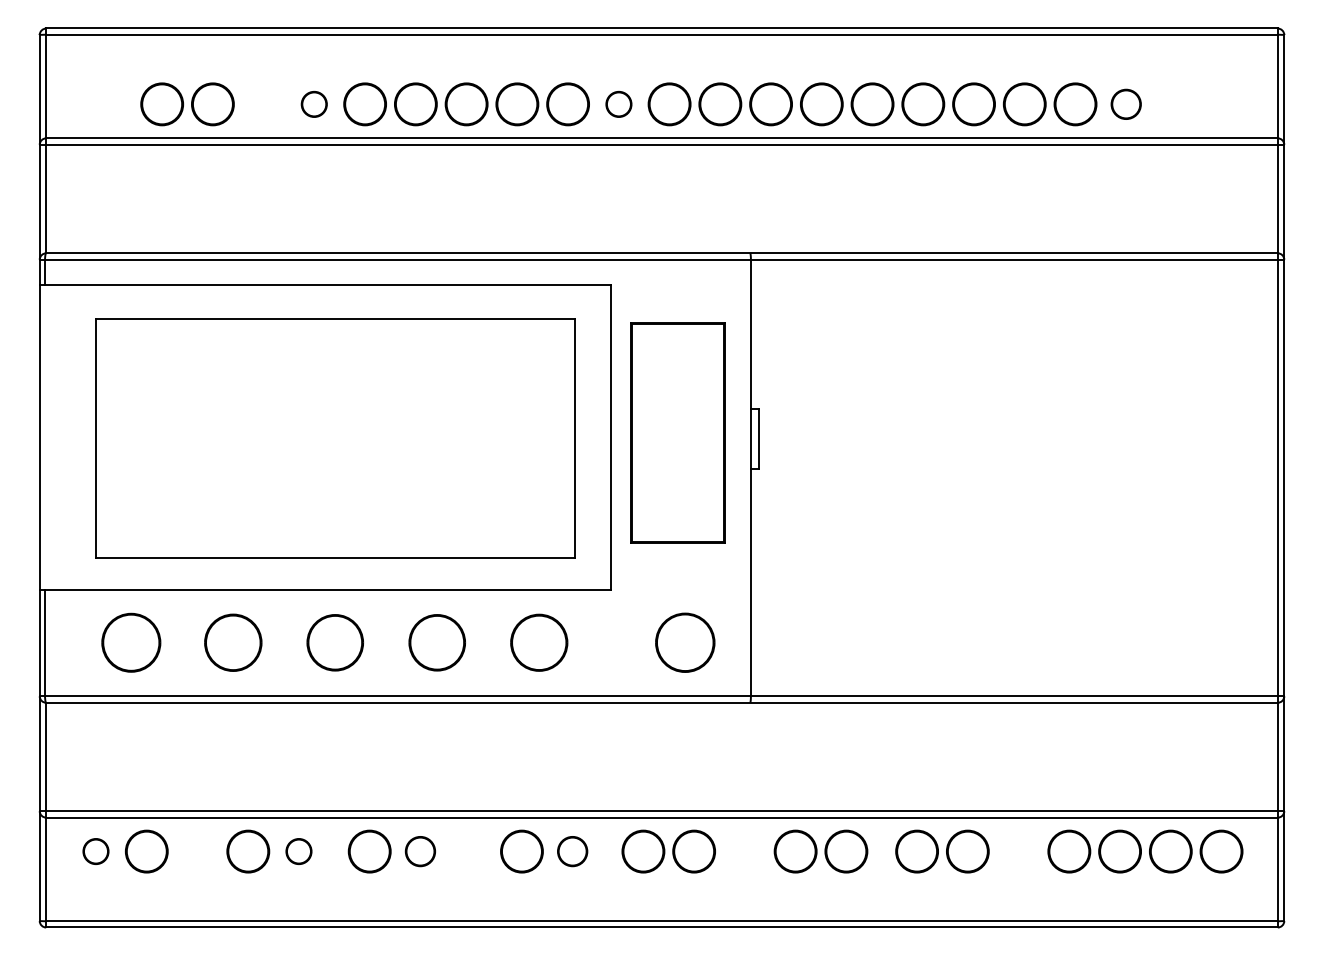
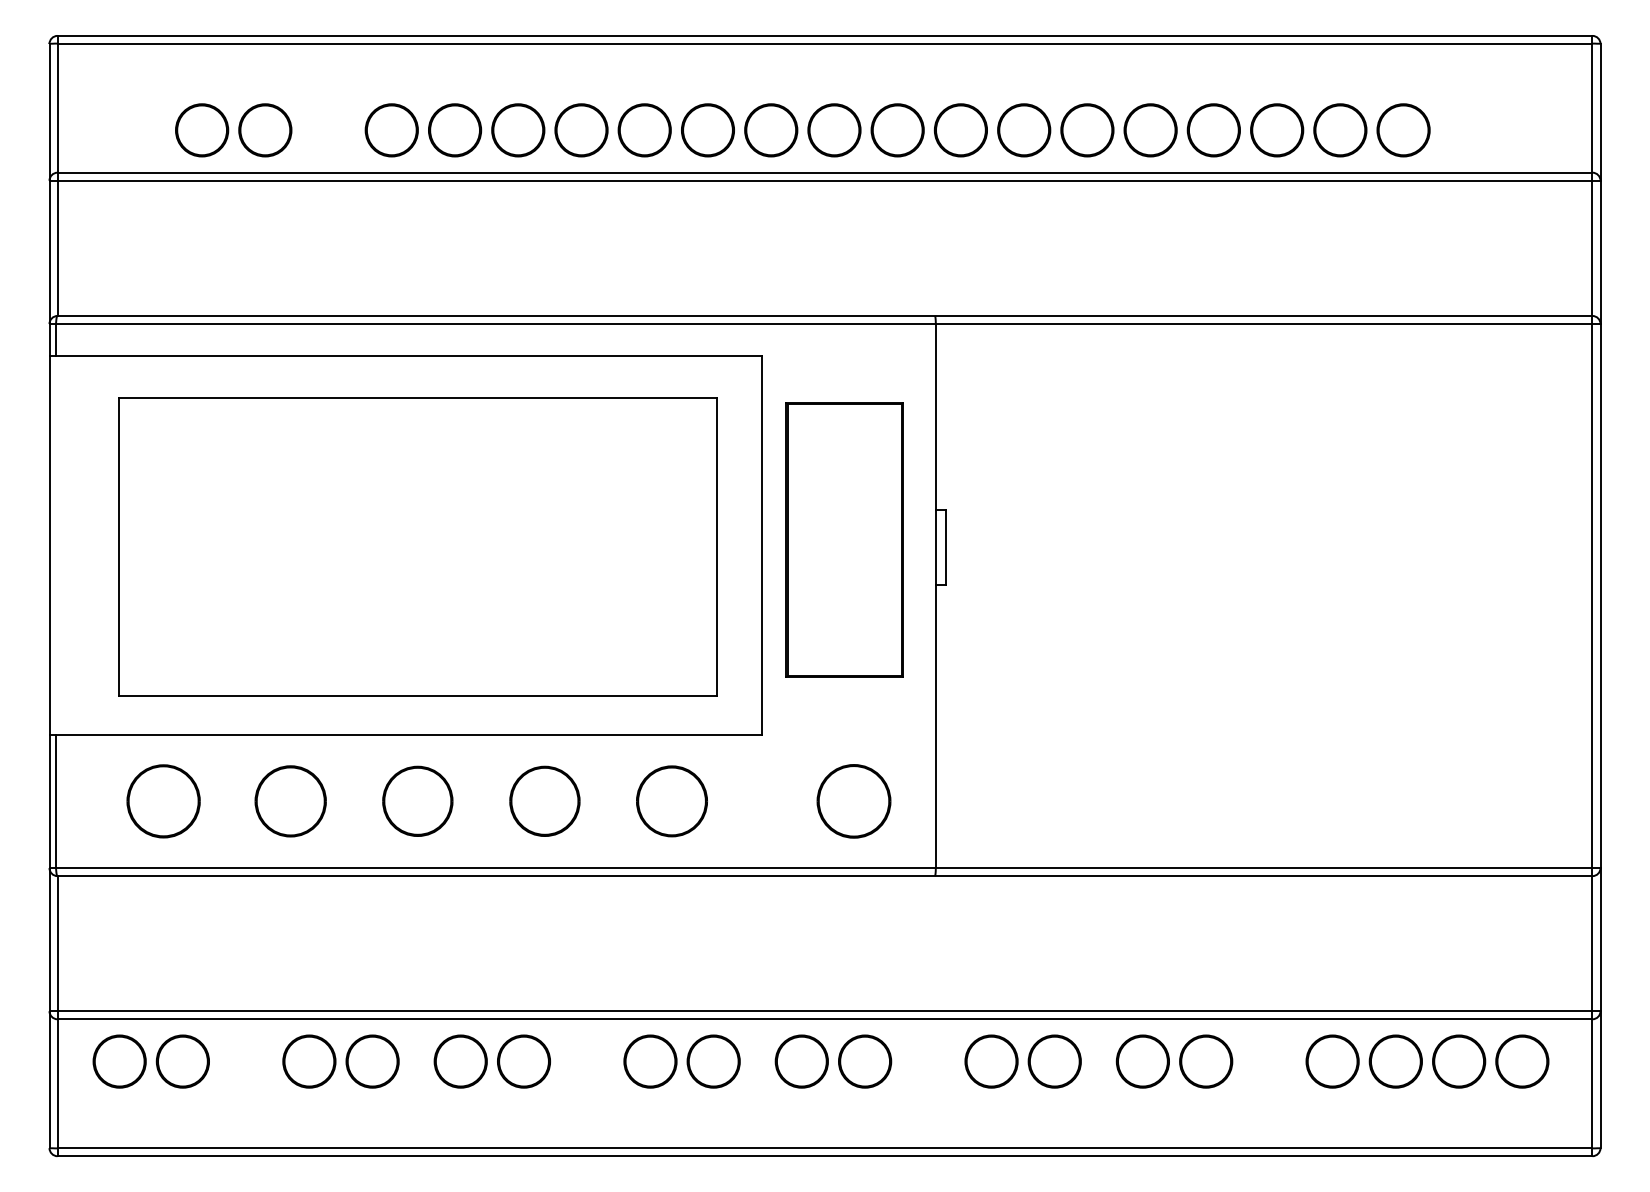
part: (314, 104) -> (391, 130), size x1.67
circle: (619, 104) -> (771, 130), size x1.67
circle: (1126, 104) -> (1403, 130), size x1.43
circle: (95, 851) -> (119, 1061), size x1.67
circle: (298, 851) -> (372, 1061), size x1.67
circle: (420, 851) -> (523, 1061), size x1.43
circle: (572, 851) -> (713, 1061), size x1.43

